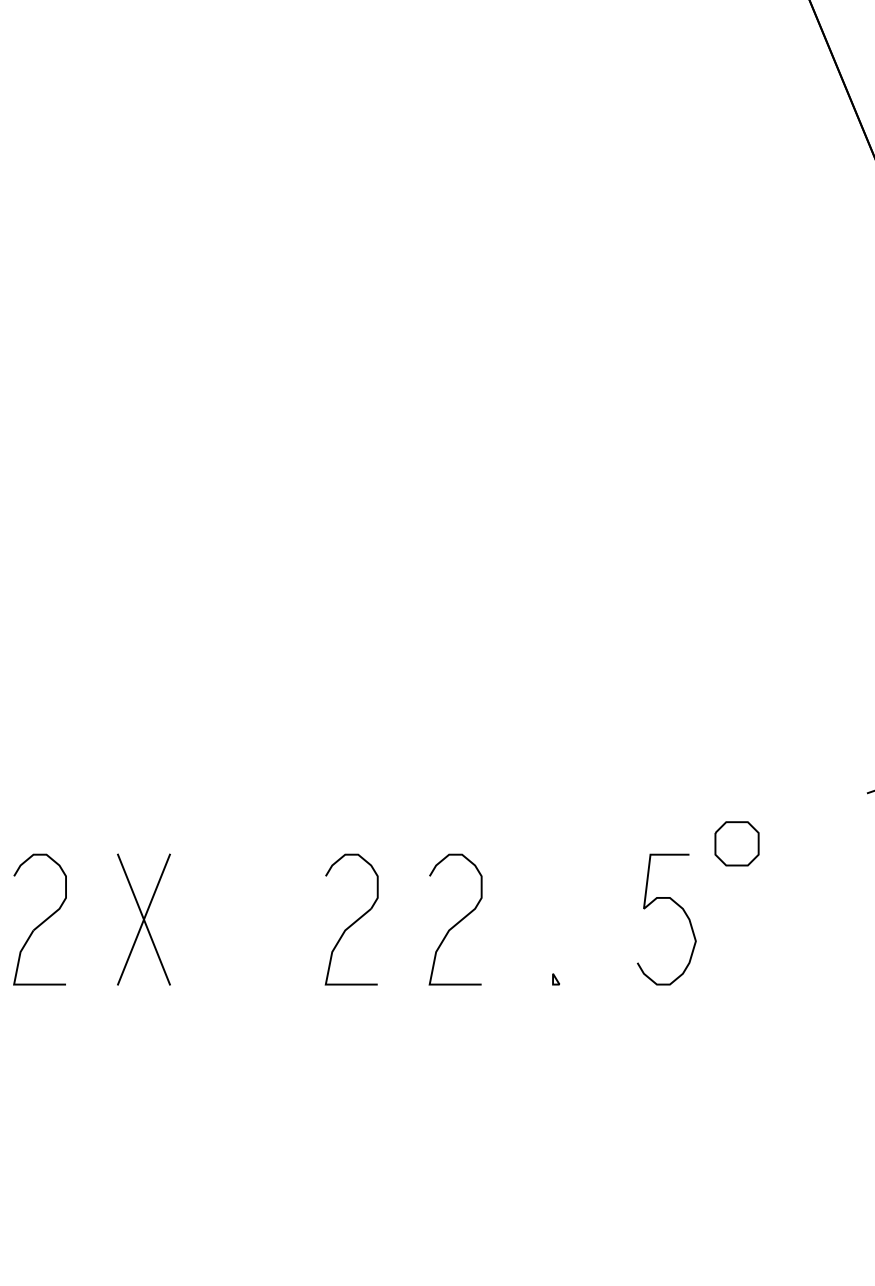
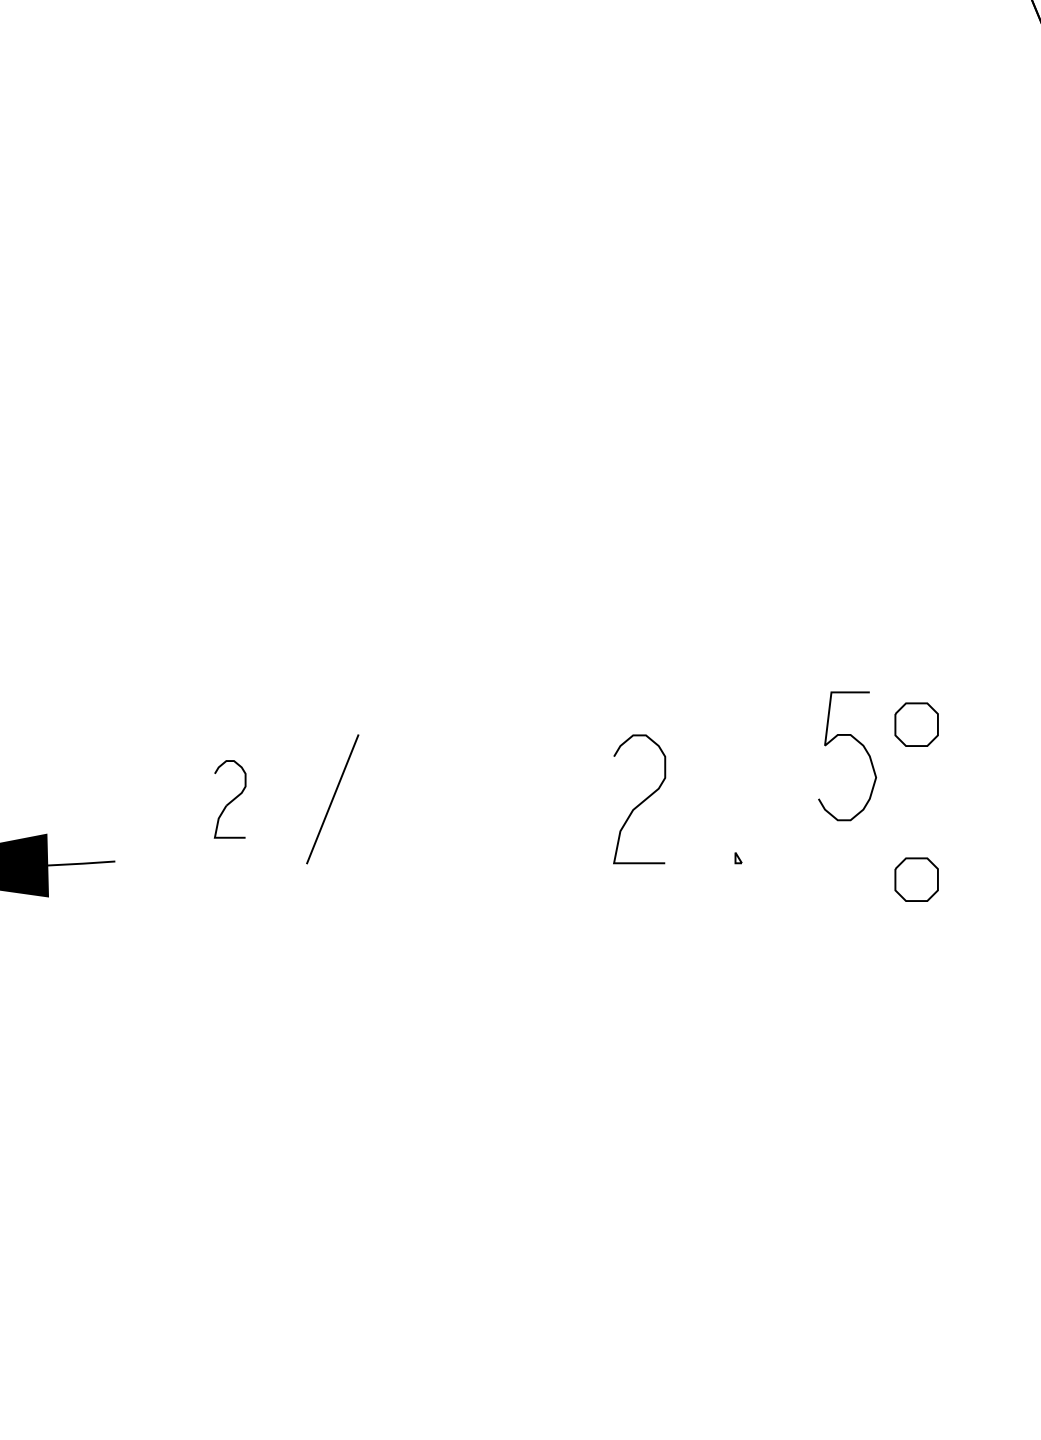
curve: (675, 904) -> (856, 741), moved
part: (39, 919) -> (229, 799), size x0.6
line: (143, 919) -> (332, 799), removed
part: (350, 919) -> (536, 799), removed
part: (736, 1001) -> (916, 879), added

